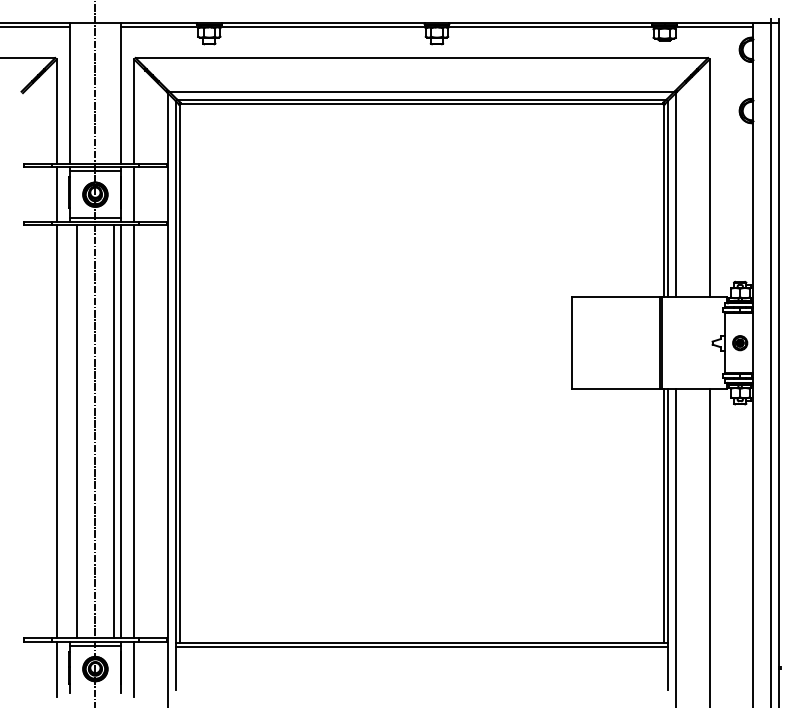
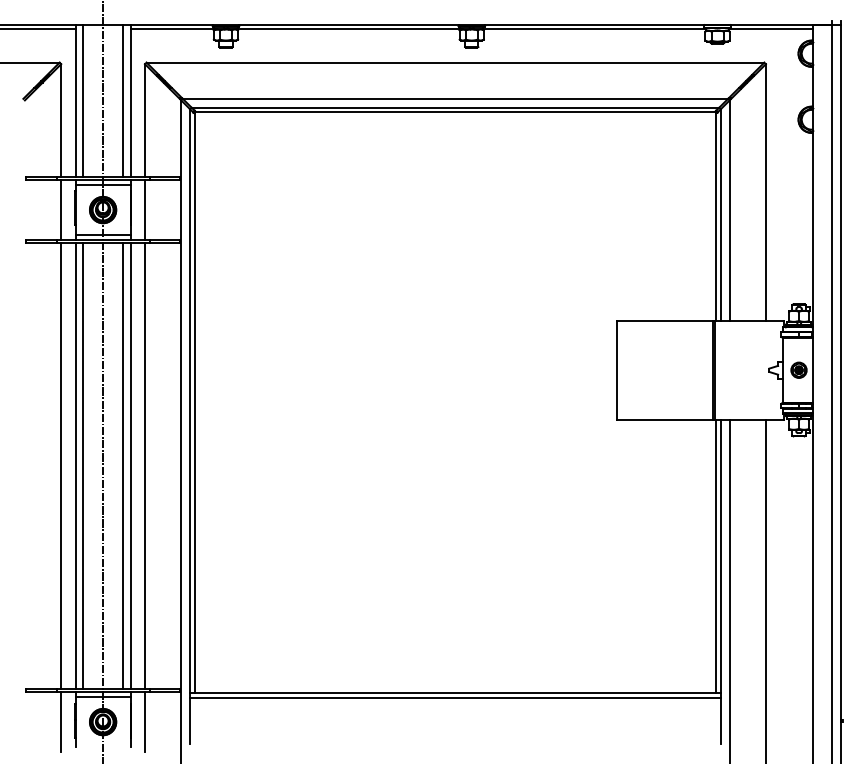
line: (77, 94) -> (83, 101), added
line: (113, 94) -> (122, 101), added
line: (69, 432) -> (75, 466), added

